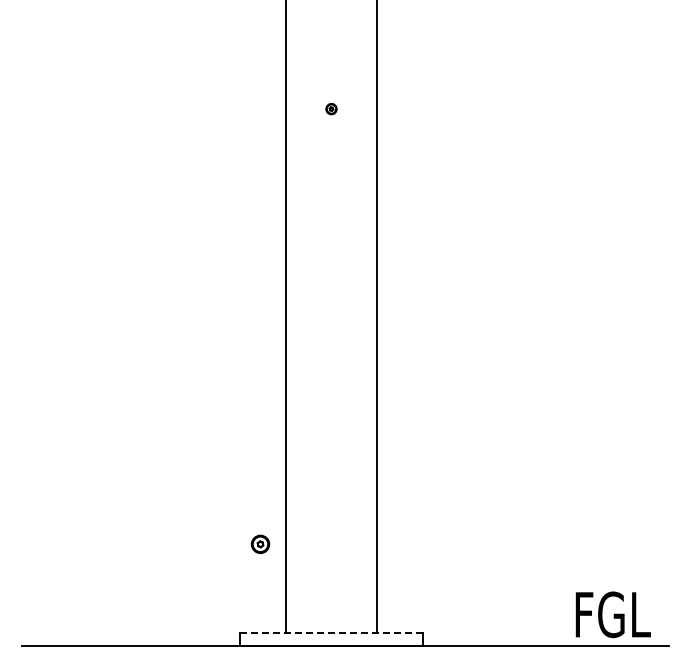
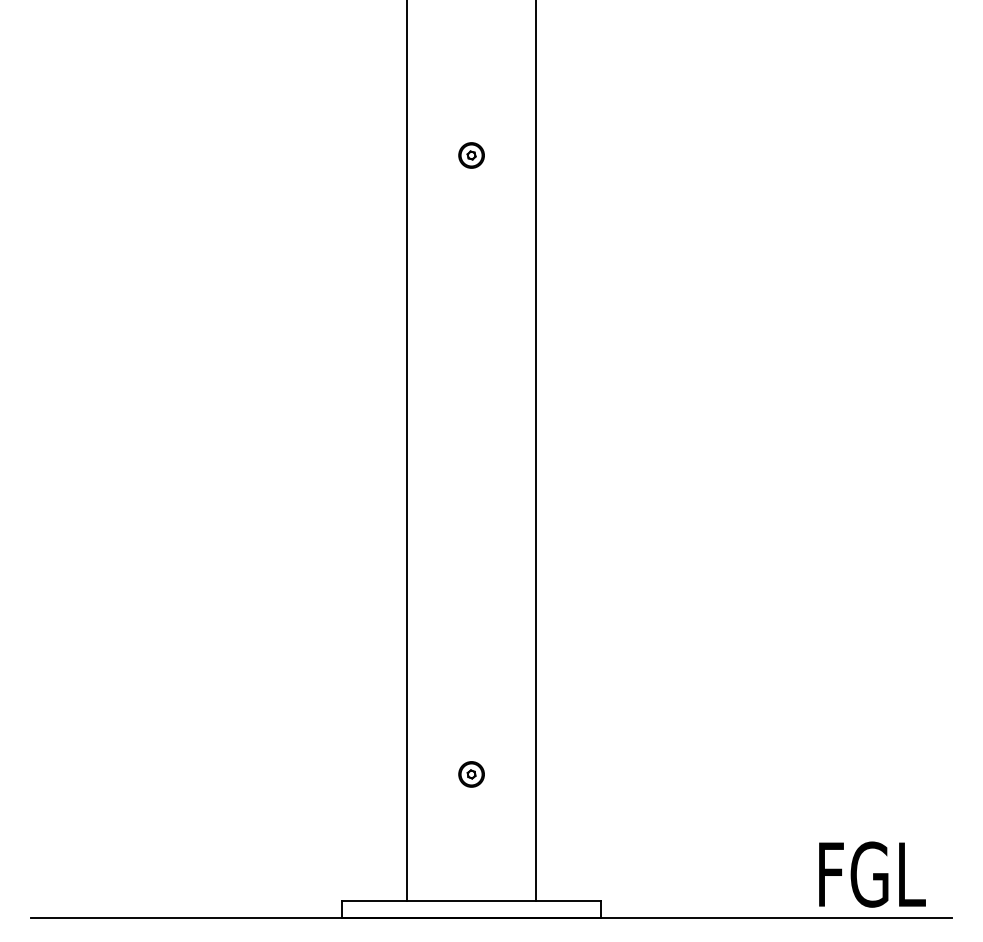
part: (331, 108) -> (471, 154), size x1.67
part: (260, 543) -> (471, 773), moved
line: (332, 633) -> (473, 901), dashed -> solid

